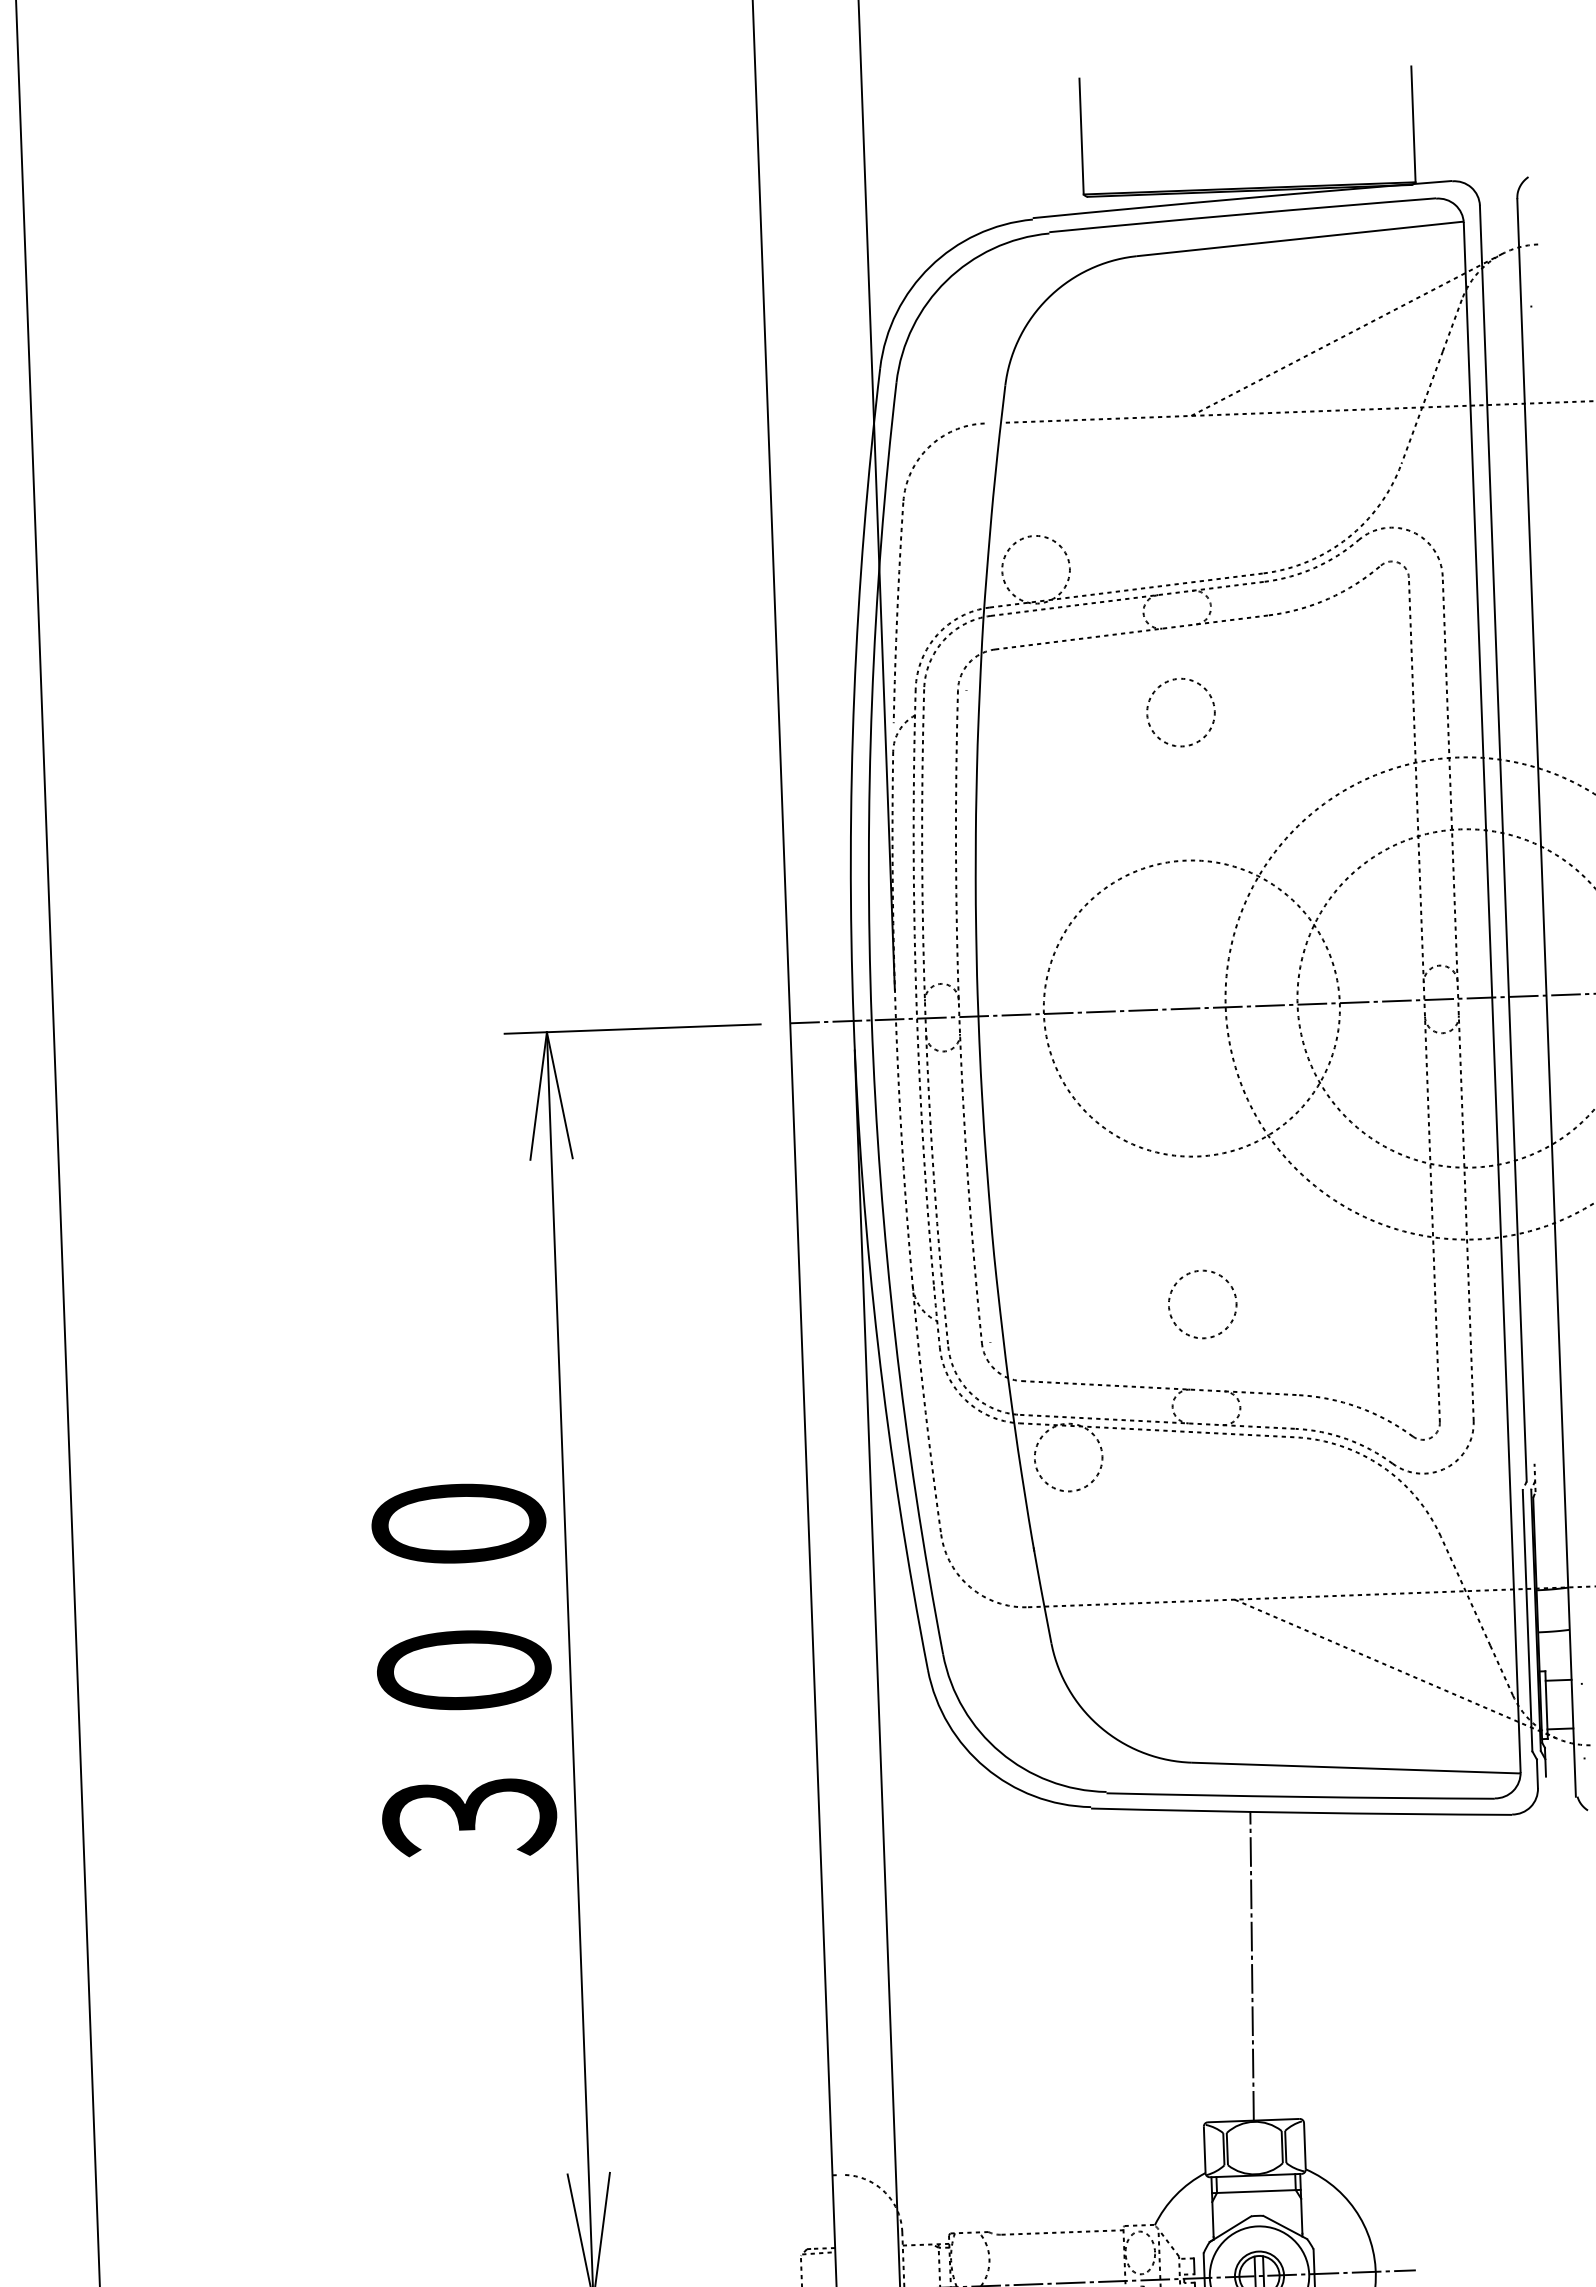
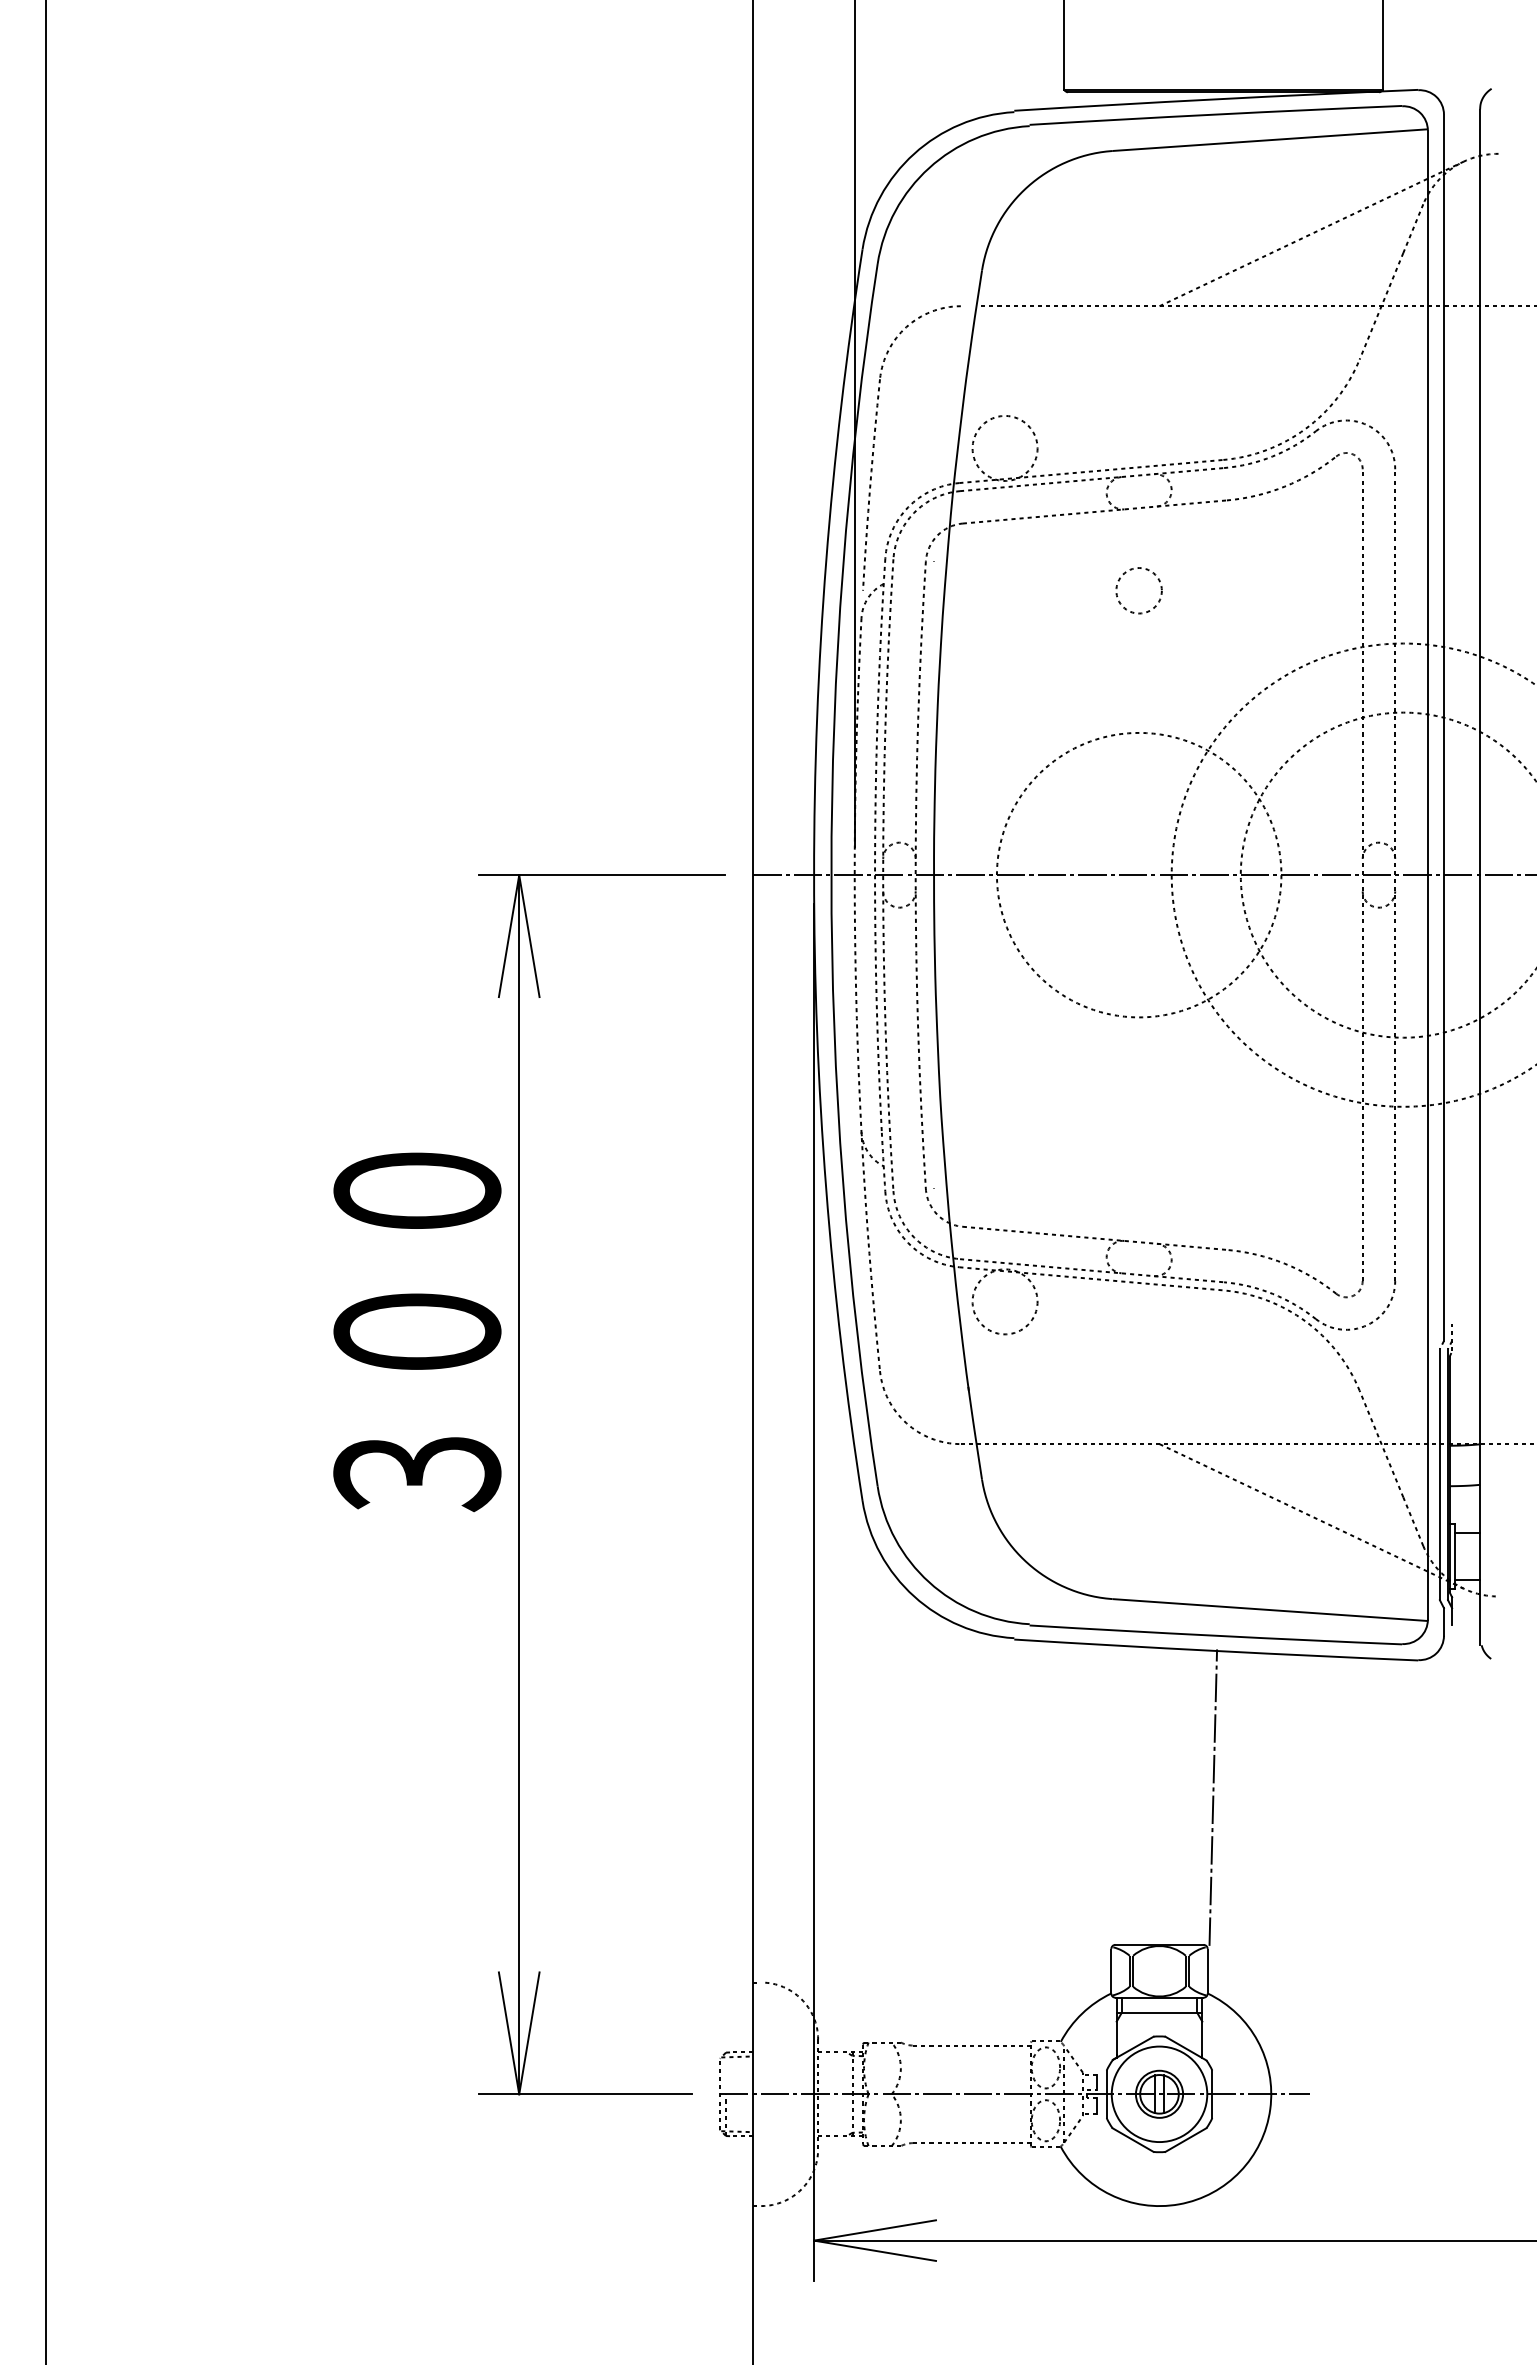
circle: (1180, 712) -> (1138, 590), size x0.7
circle: (1201, 1304) -> (1138, 1159), removed
text: (464, 1671) -> (417, 1332), moved
line: (1252, 1966) -> (1213, 1797), moved

